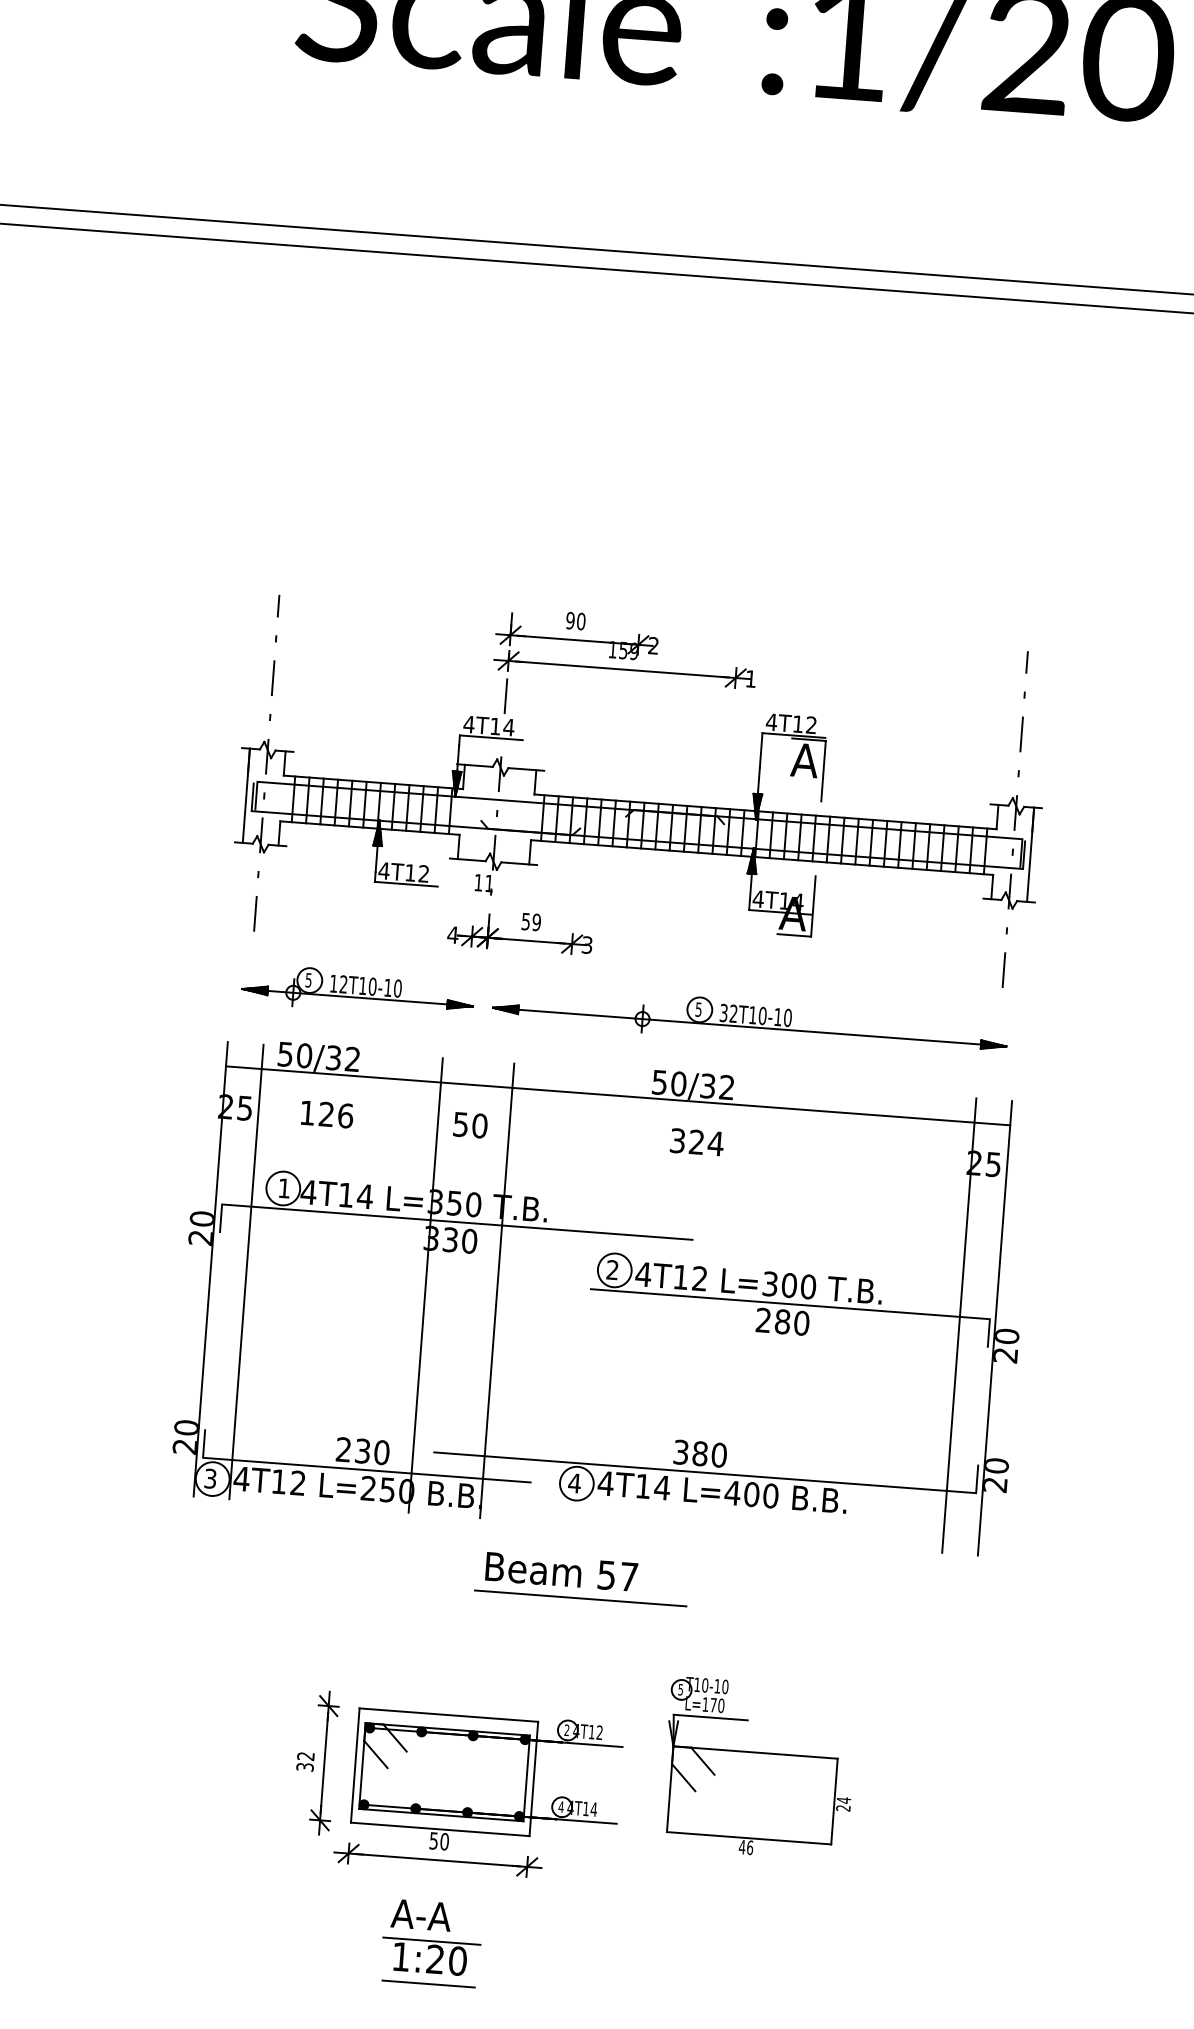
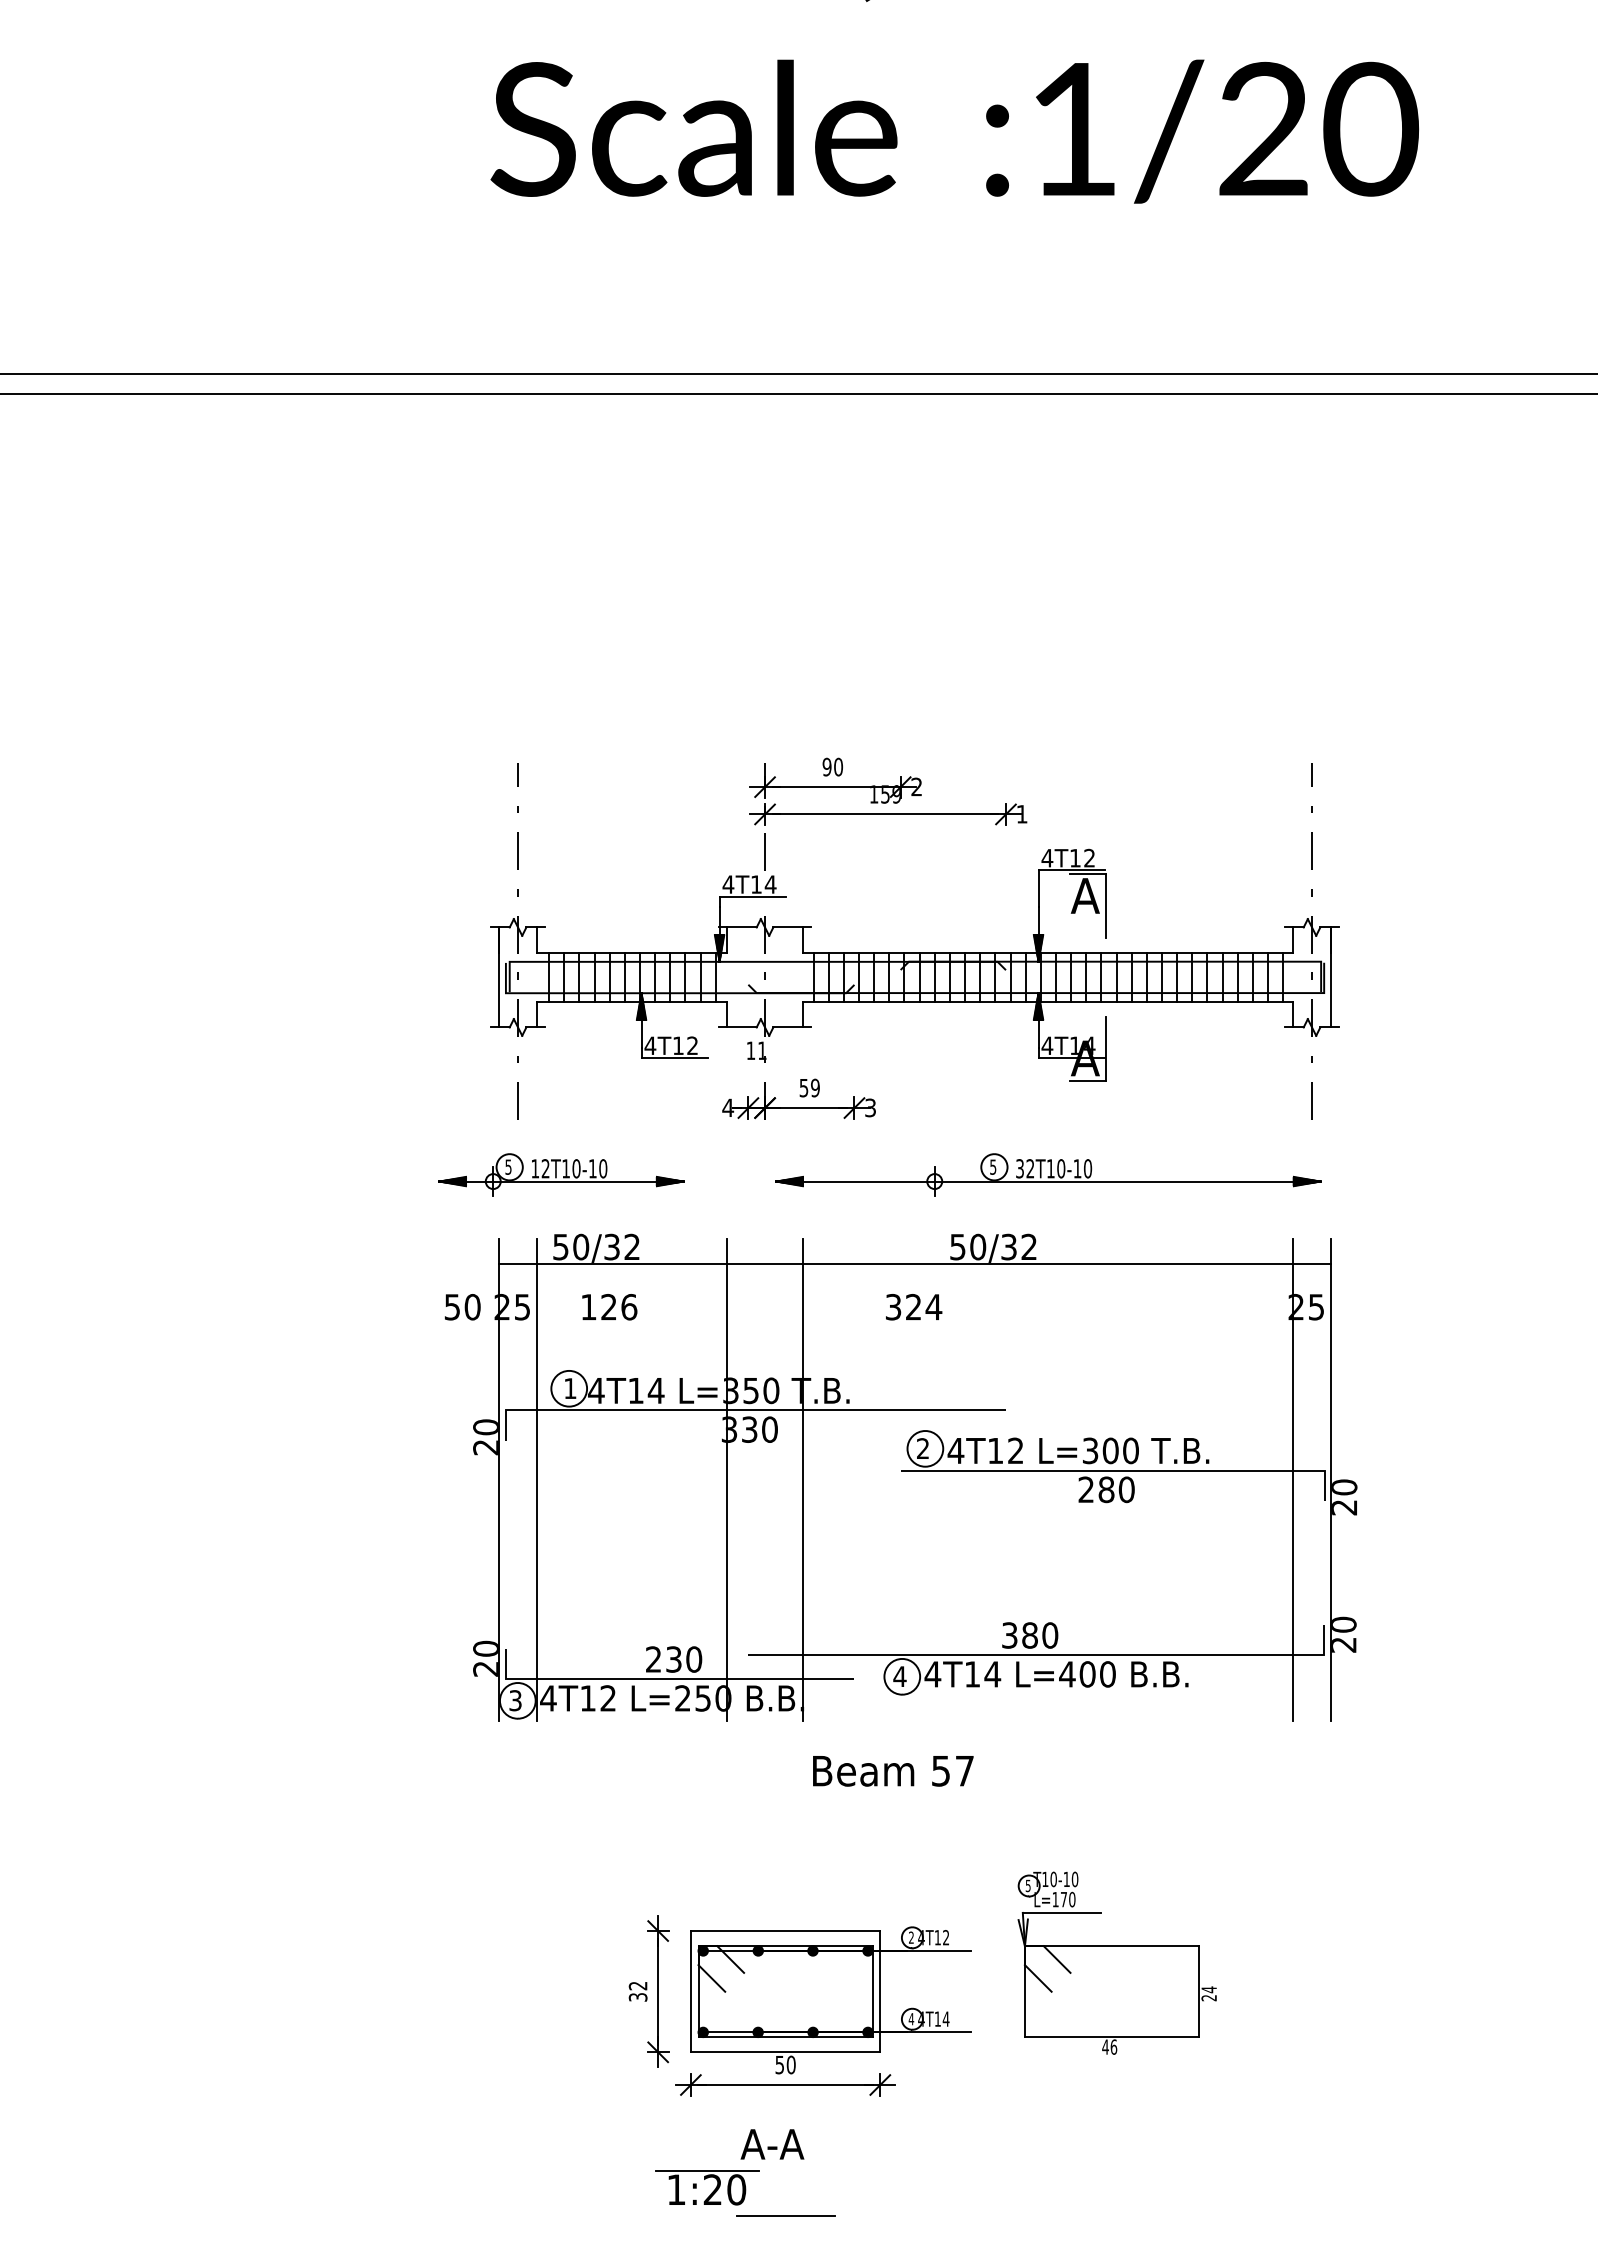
part: (358, 991) -> (561, 1174), moved
text: (470, 1125) -> (462, 1307), moved
text: (697, 1142) -> (914, 1307), moved
line: (580, 1598) -> (915, 1797), removed
part: (434, 1960) -> (712, 2191), moved

